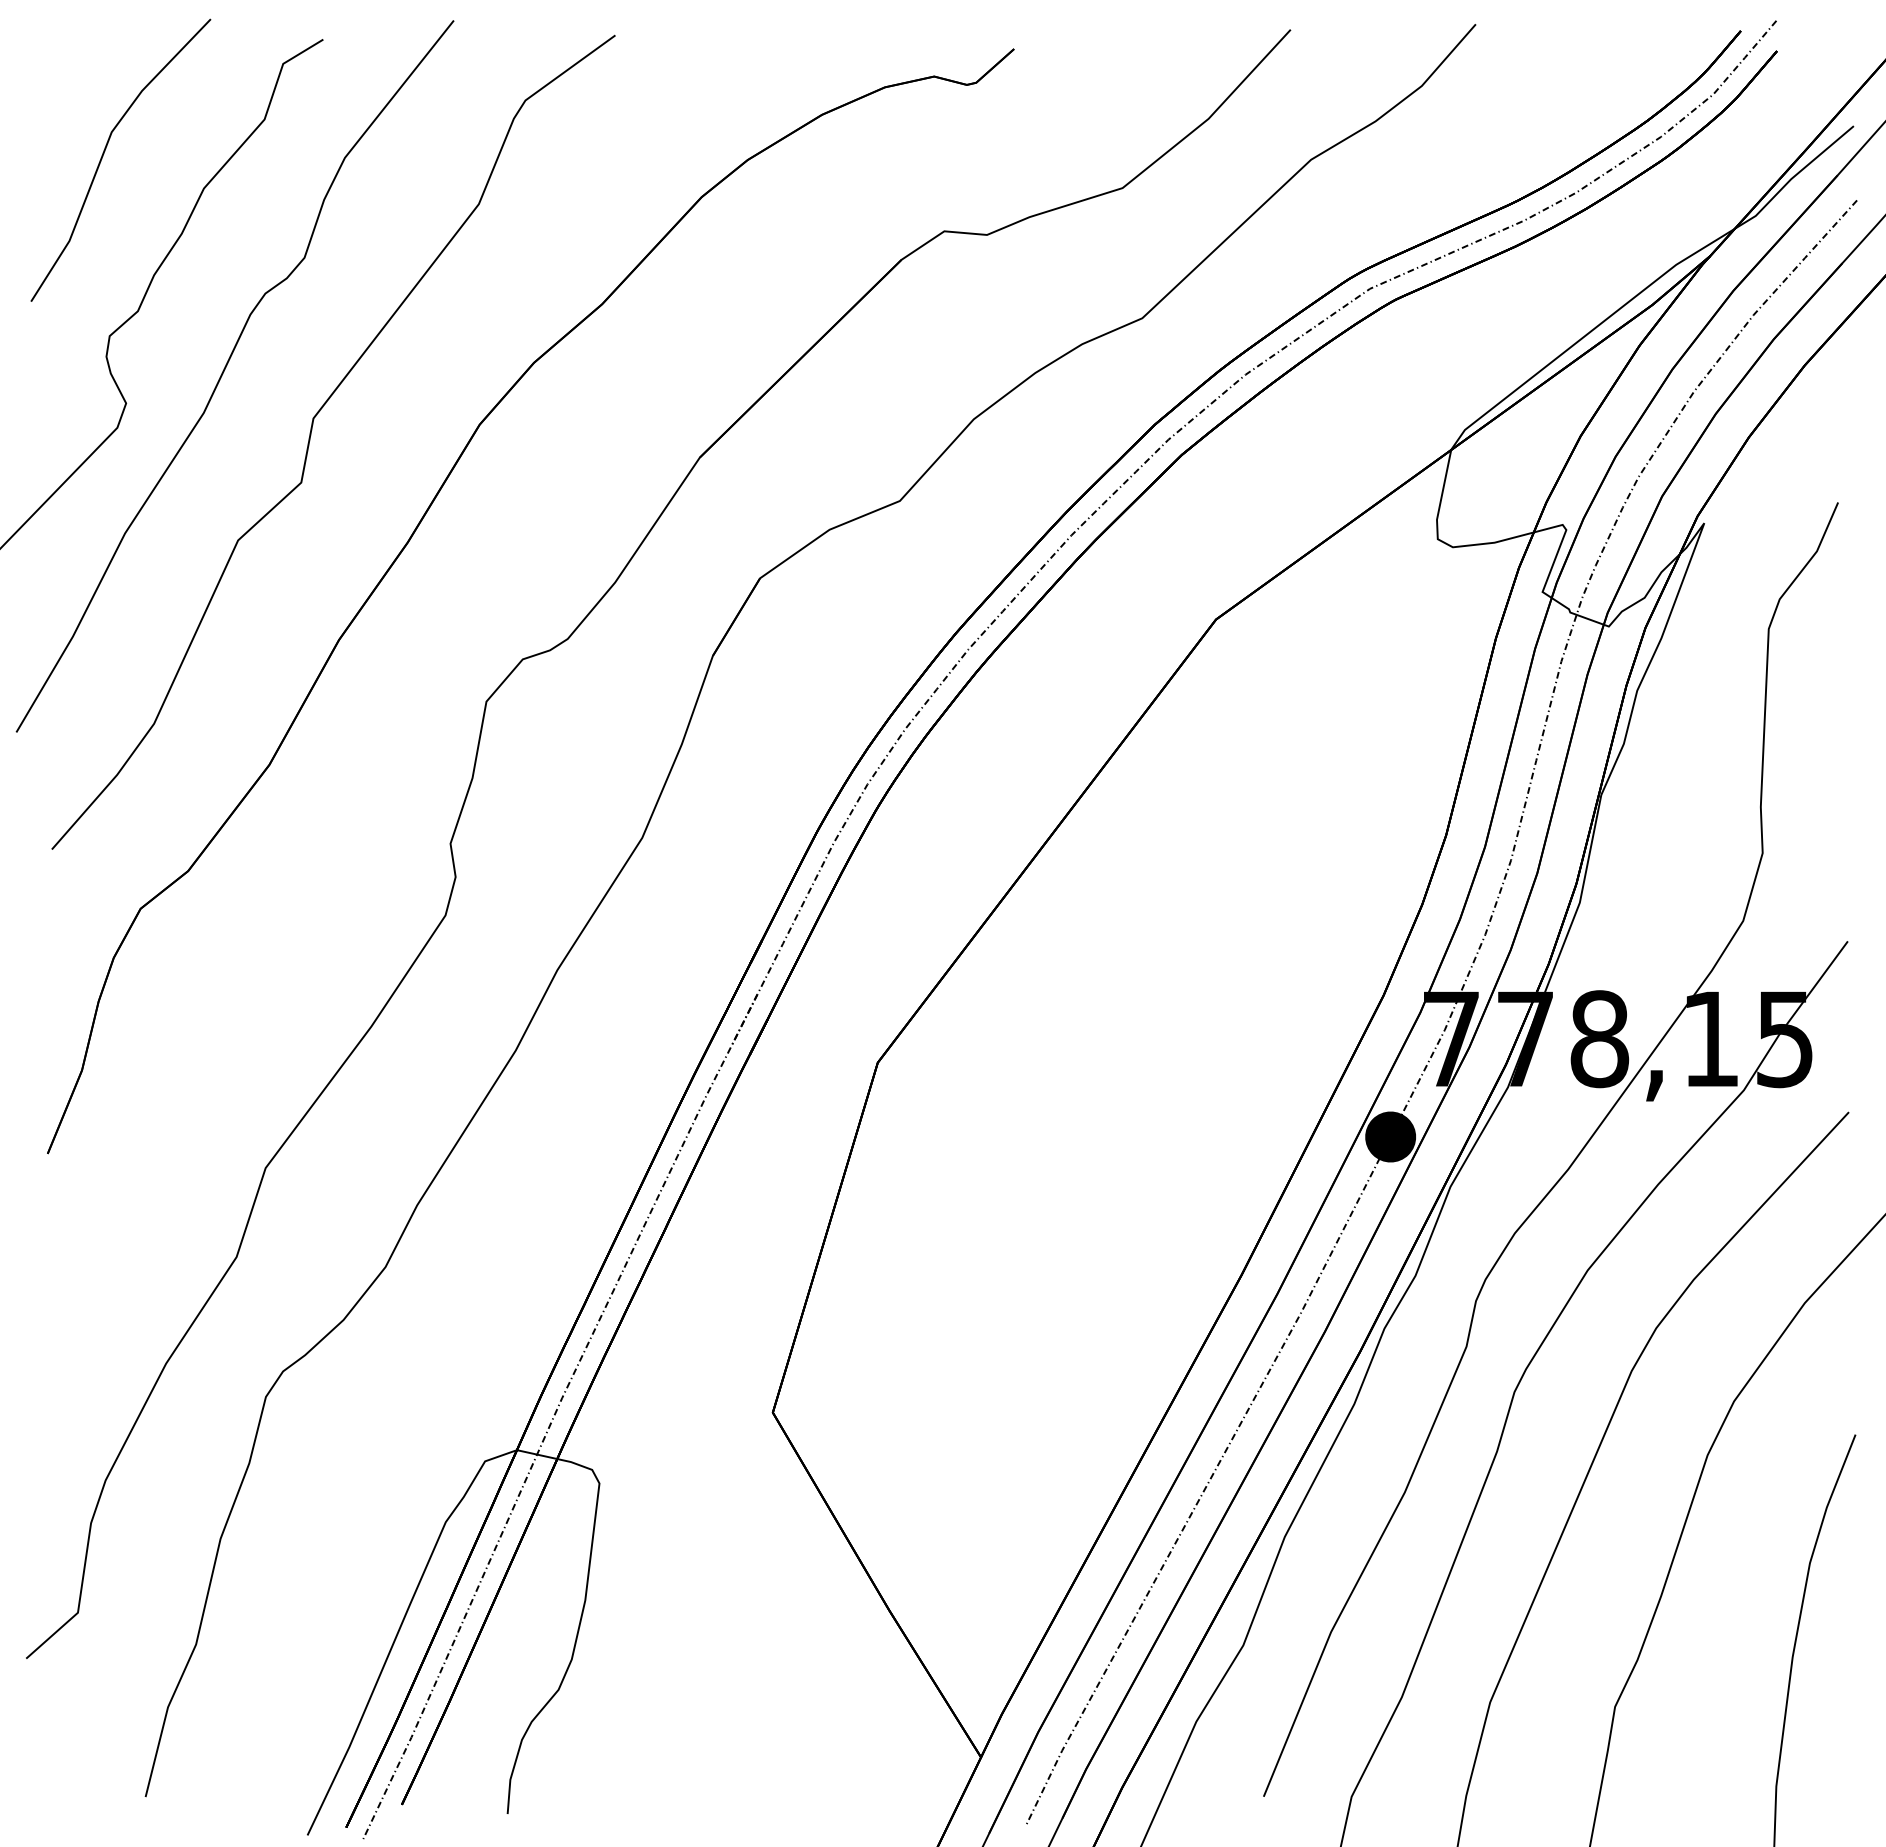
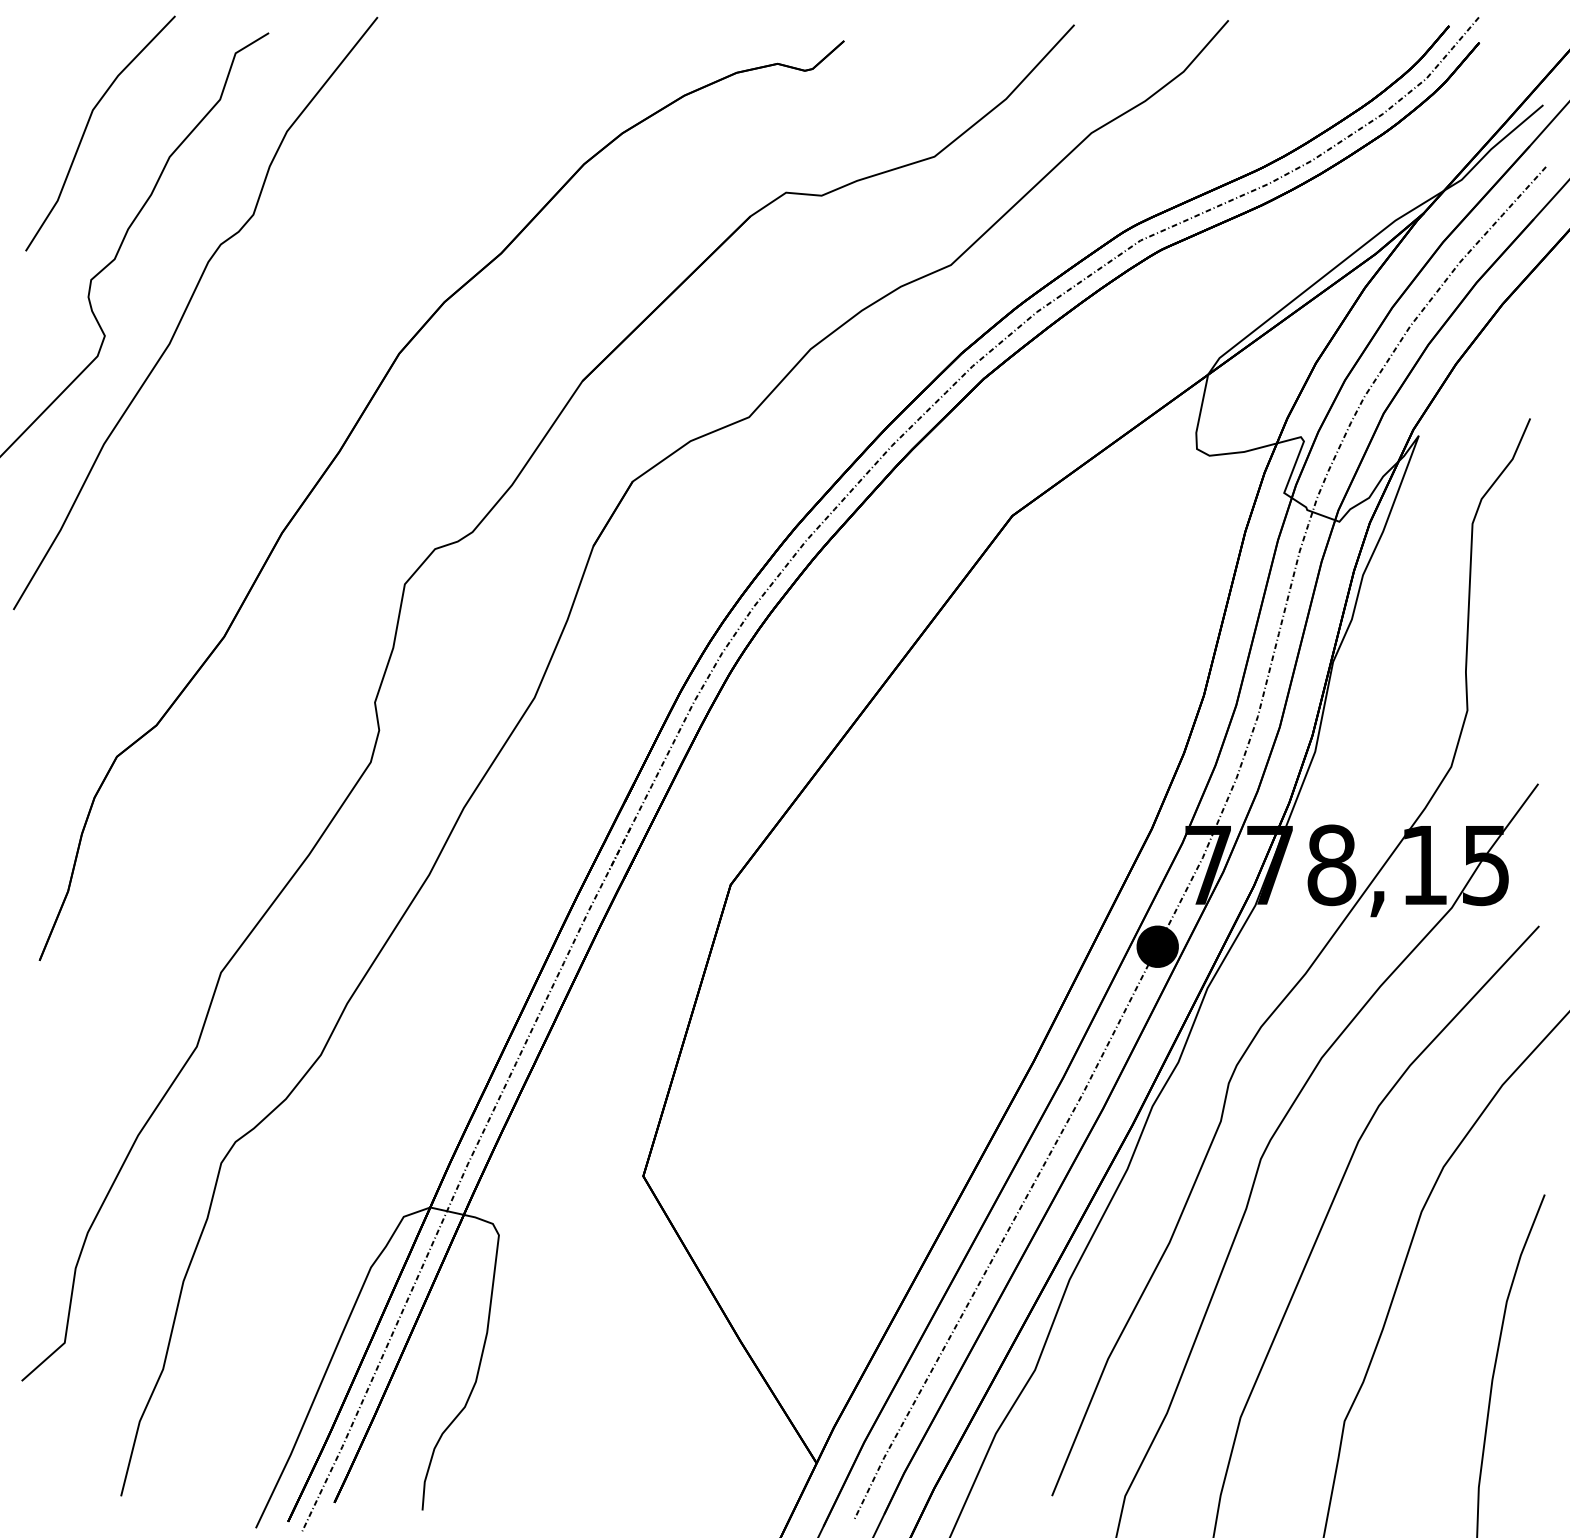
curve: (311, 435) -> (259, 362), removed

